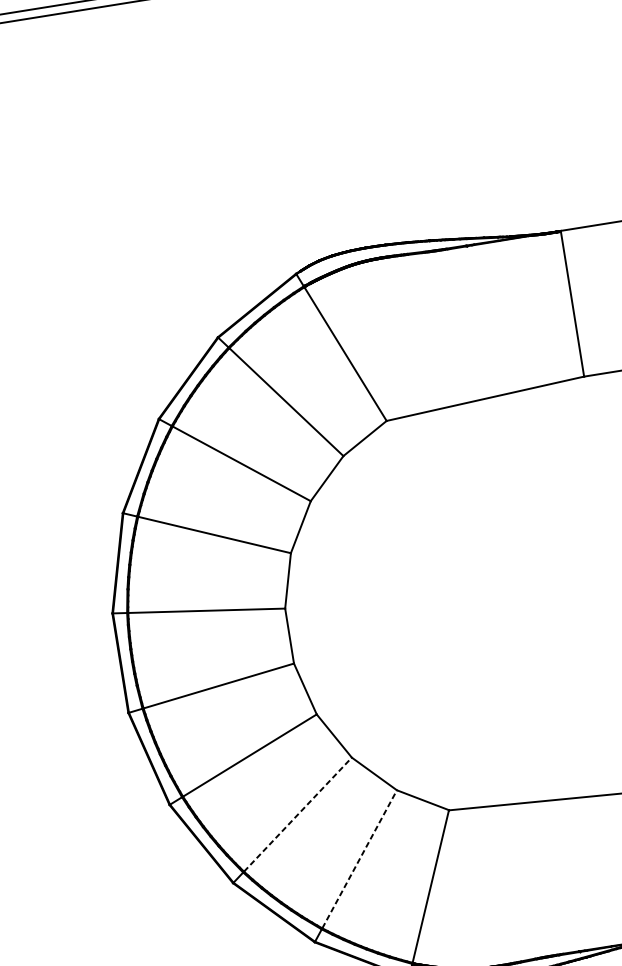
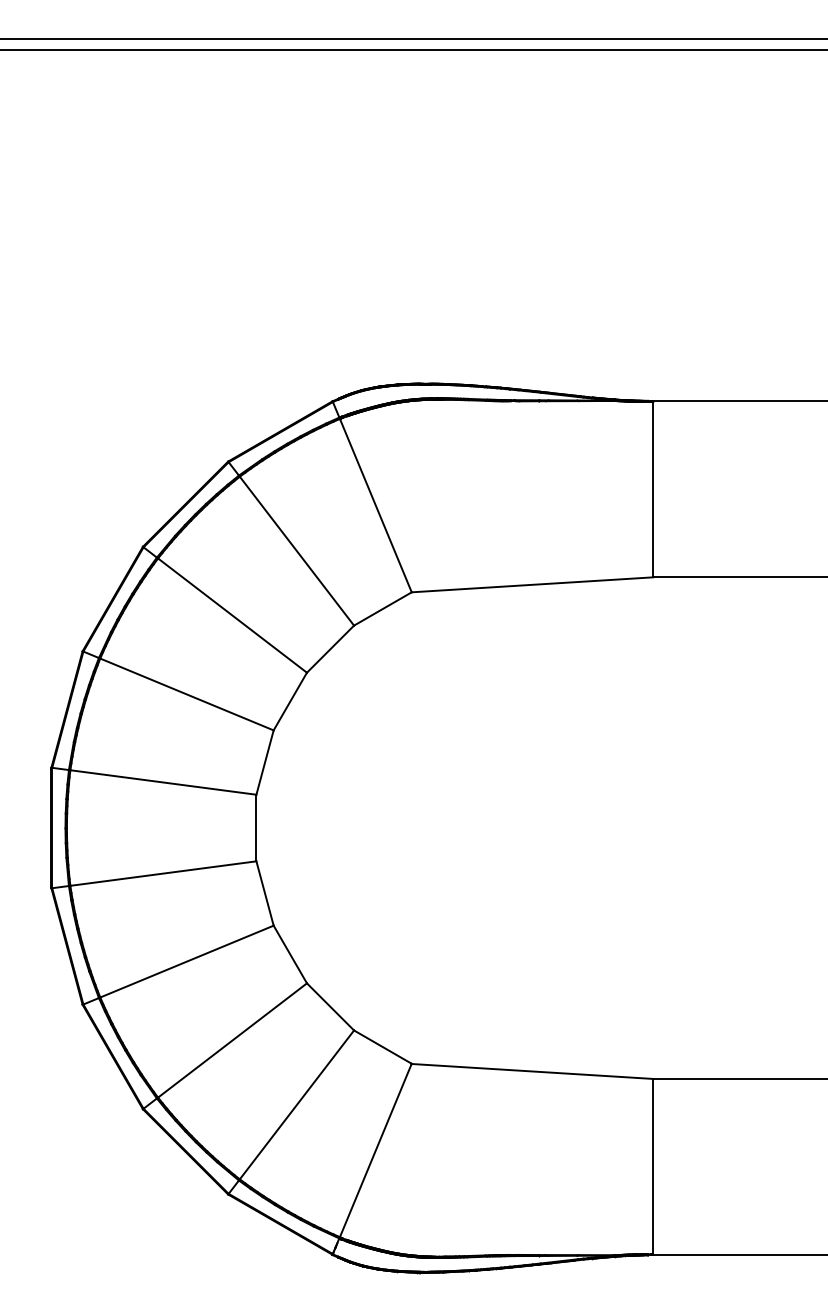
line: (297, 814) -> (232, 1040), dashed -> solid
line: (359, 859) -> (296, 1104), dashed -> solid

